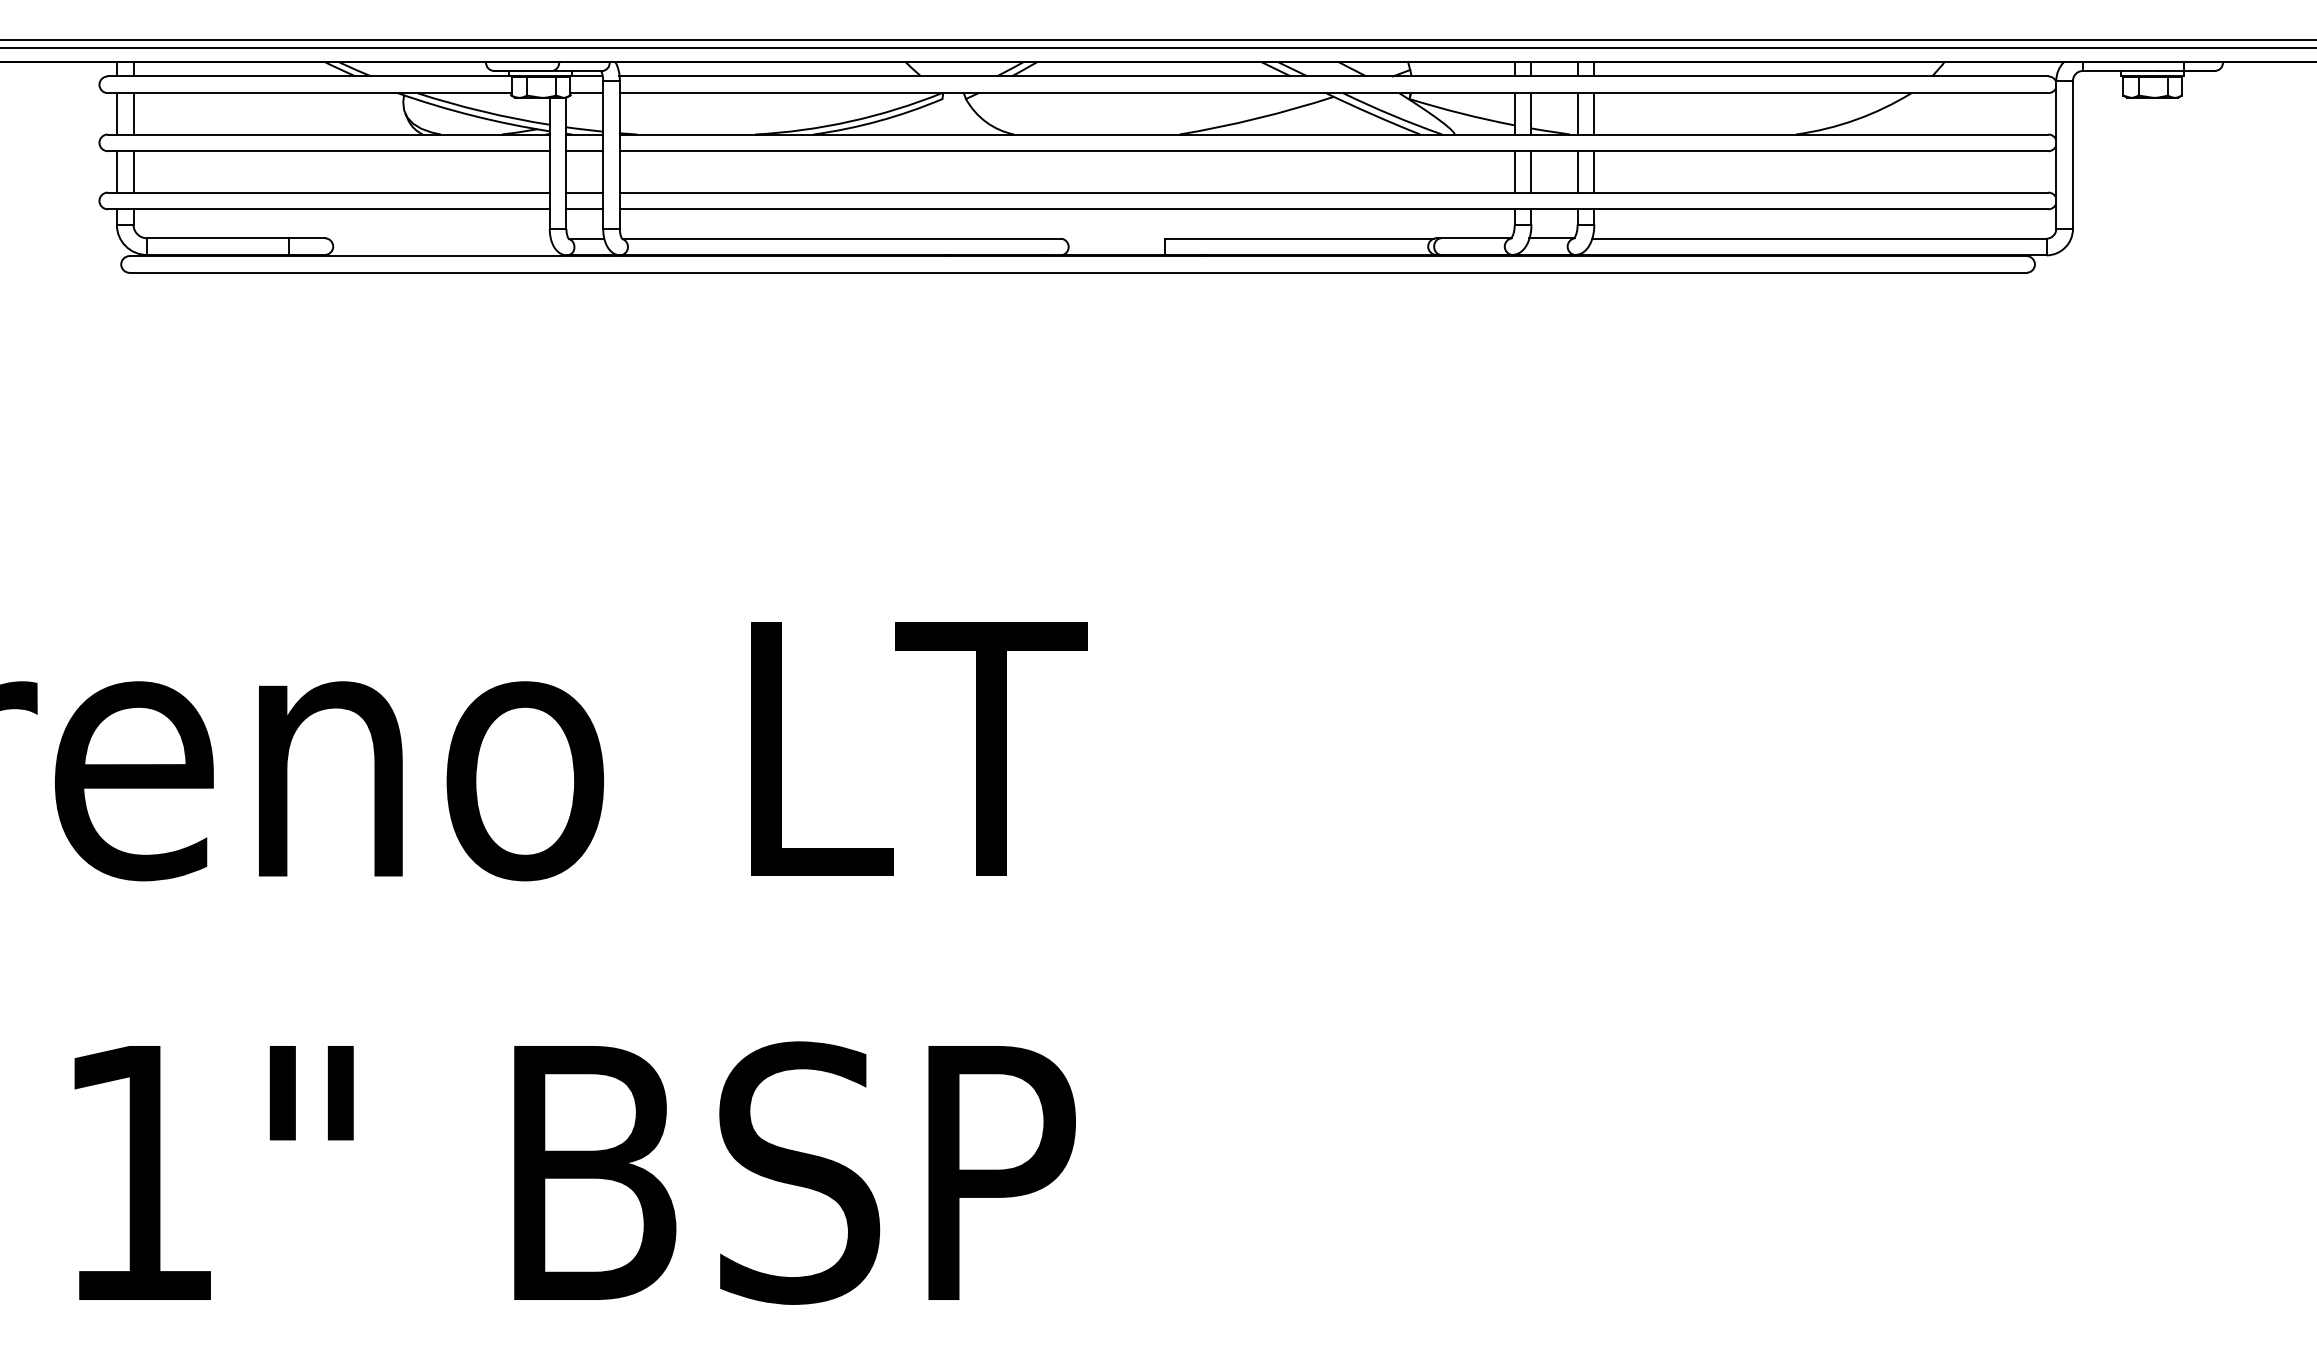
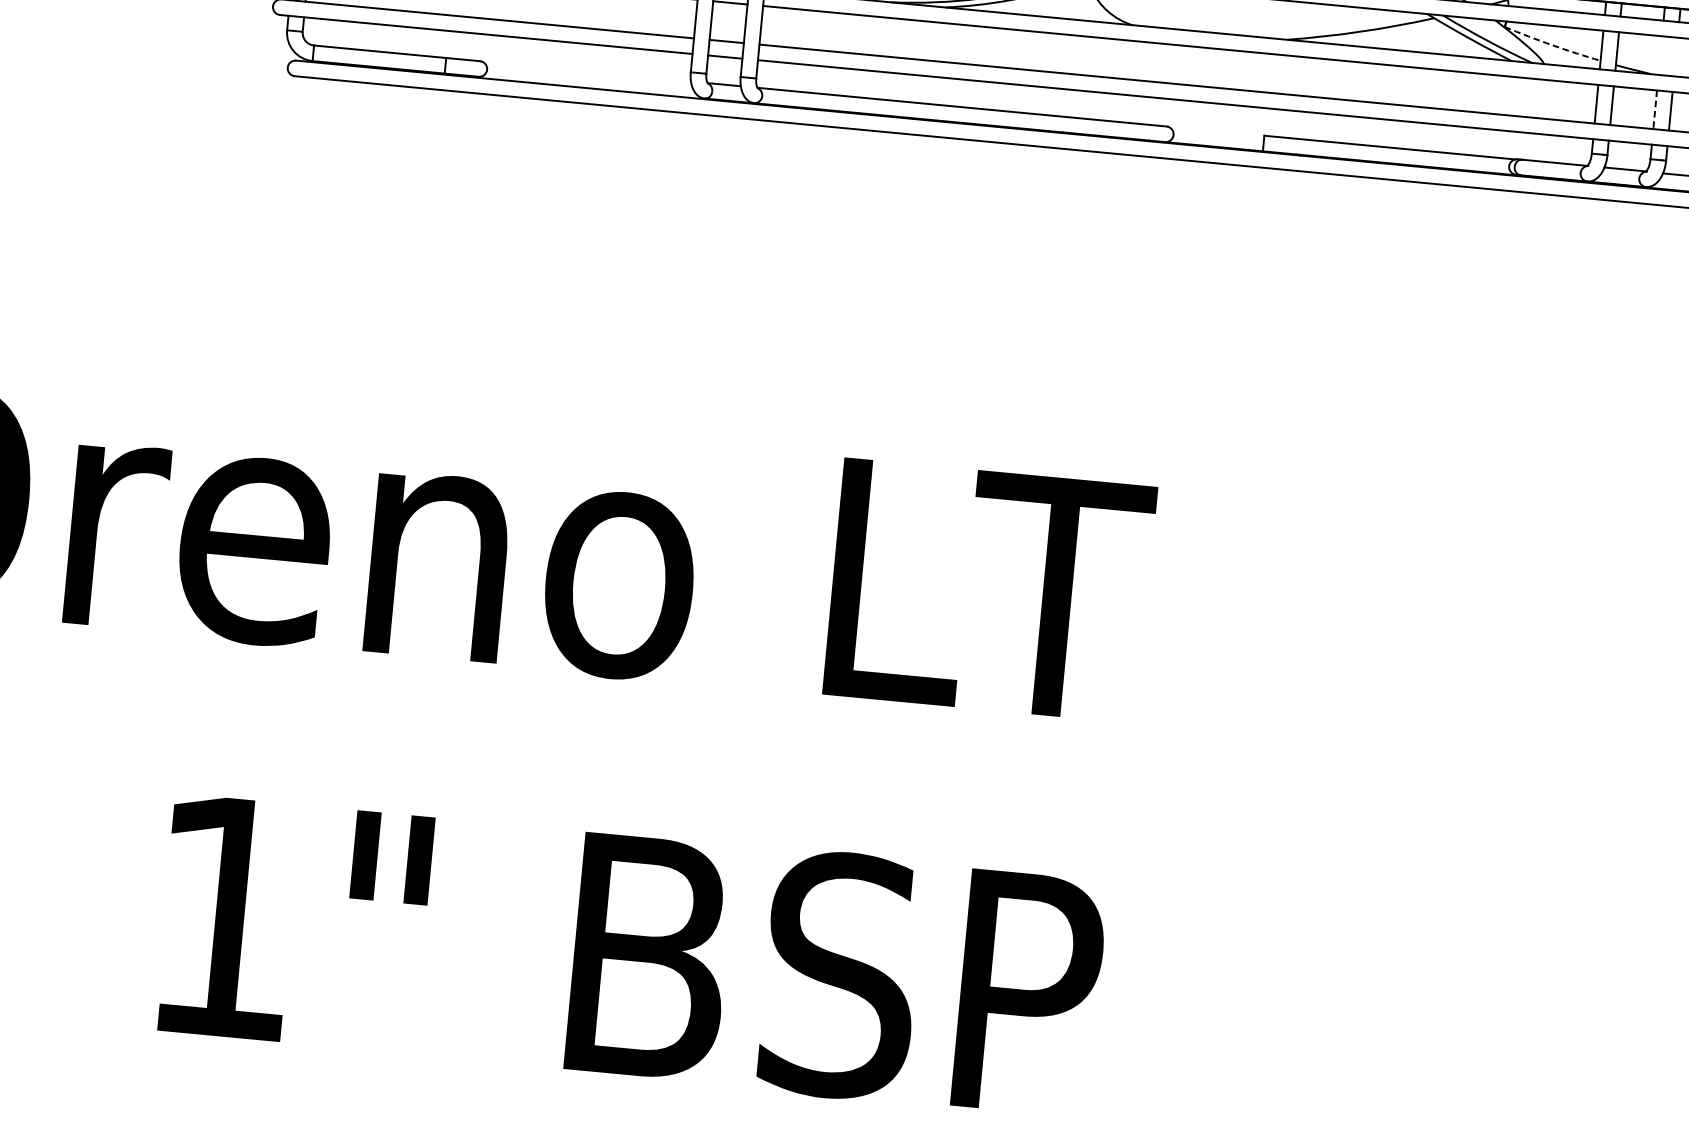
arc: (1461, 113) -> (1551, 45), solid -> dashed
line: (1577, 113) -> (1660, 55), removed
line: (1594, 113) -> (1676, 56), removed
line: (1577, 171) -> (1655, 109), solid -> dashed

